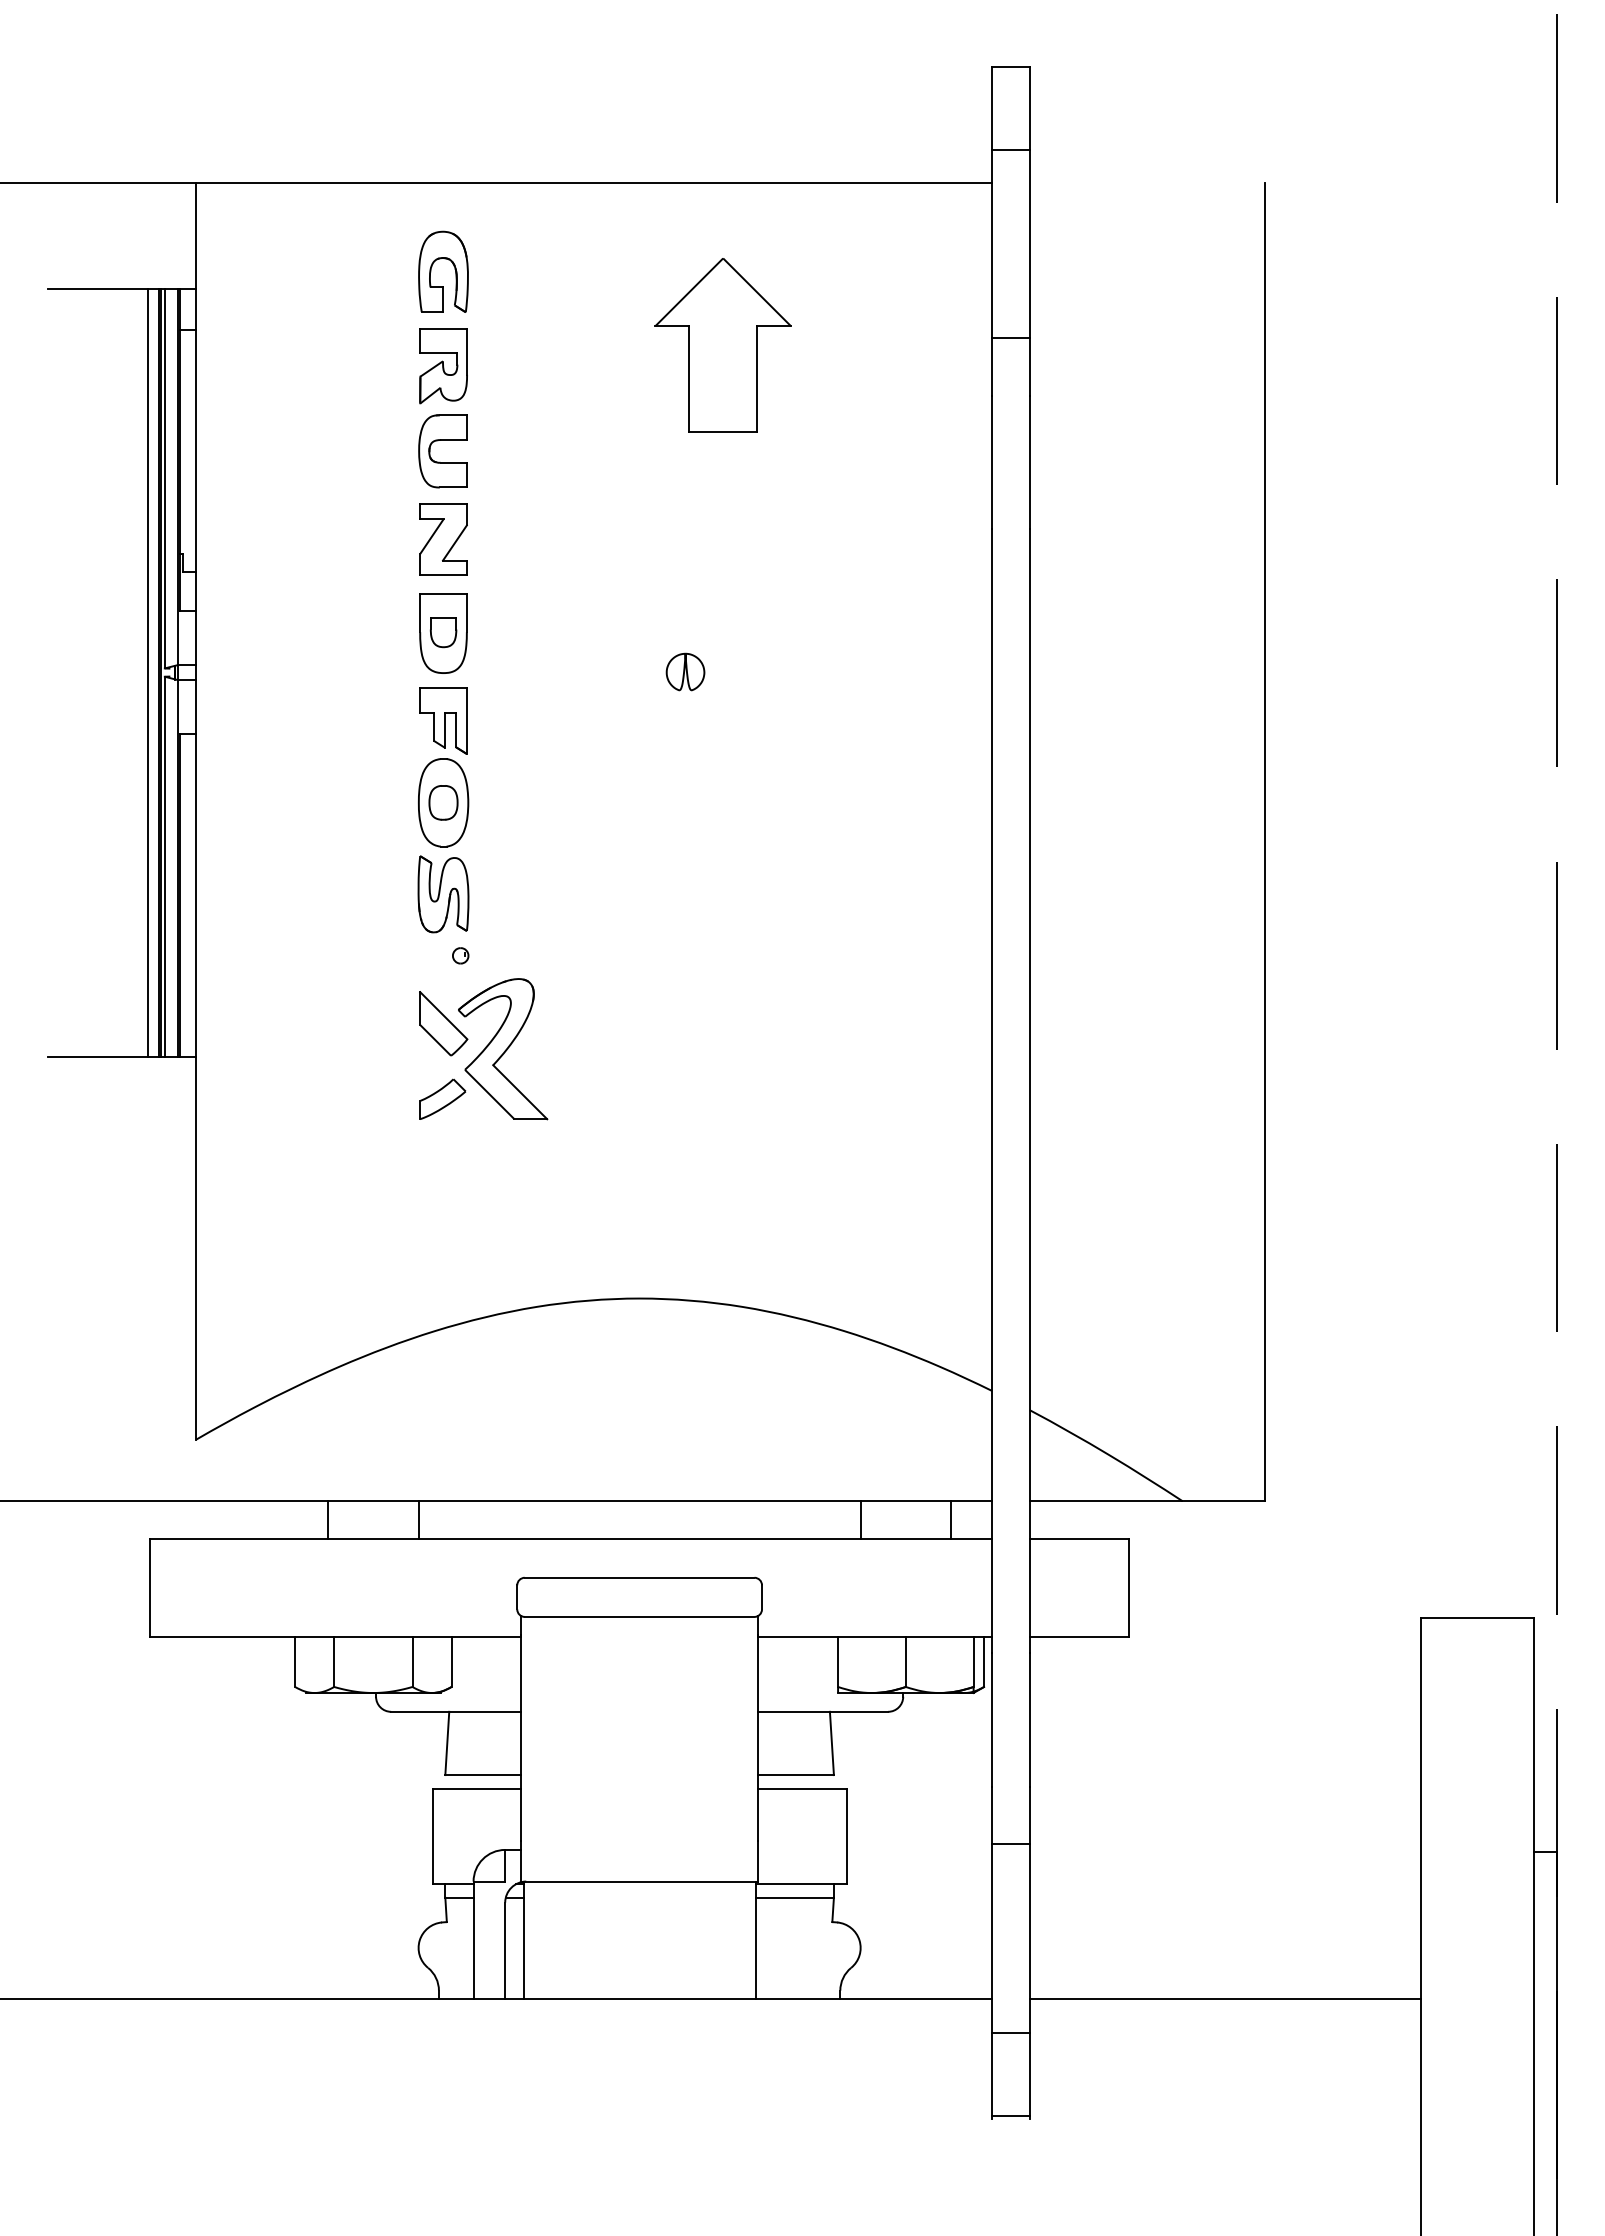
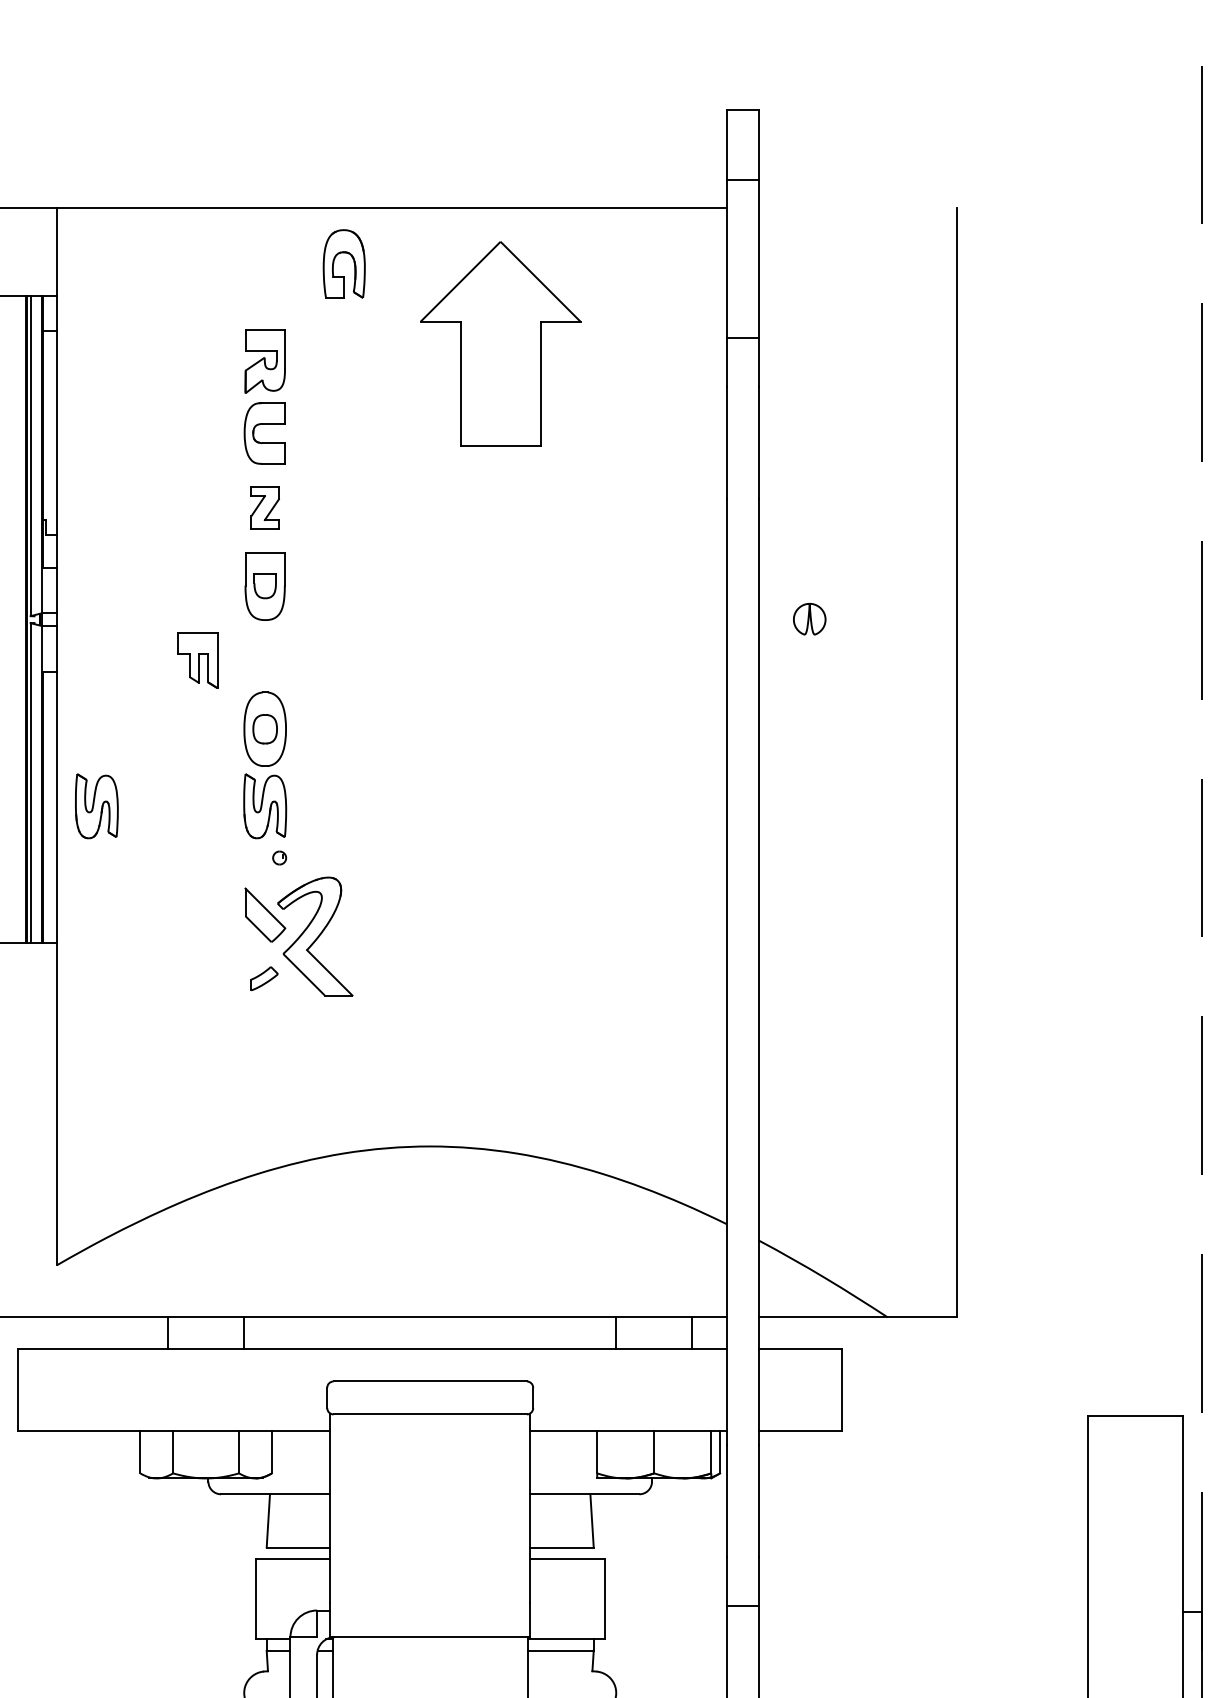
part: (453, 266) -> (352, 259), moved
part: (722, 345) -> (499, 344), size x1.4
part: (443, 539) -> (265, 507), size x0.7
part: (685, 671) -> (809, 618), moved
line: (147, 672) -> (16, 619), removed
part: (443, 720) -> (197, 659), moved
part: (243, 894) -> (96, 806), added
part: (442, 1098) -> (264, 978), size x0.7

